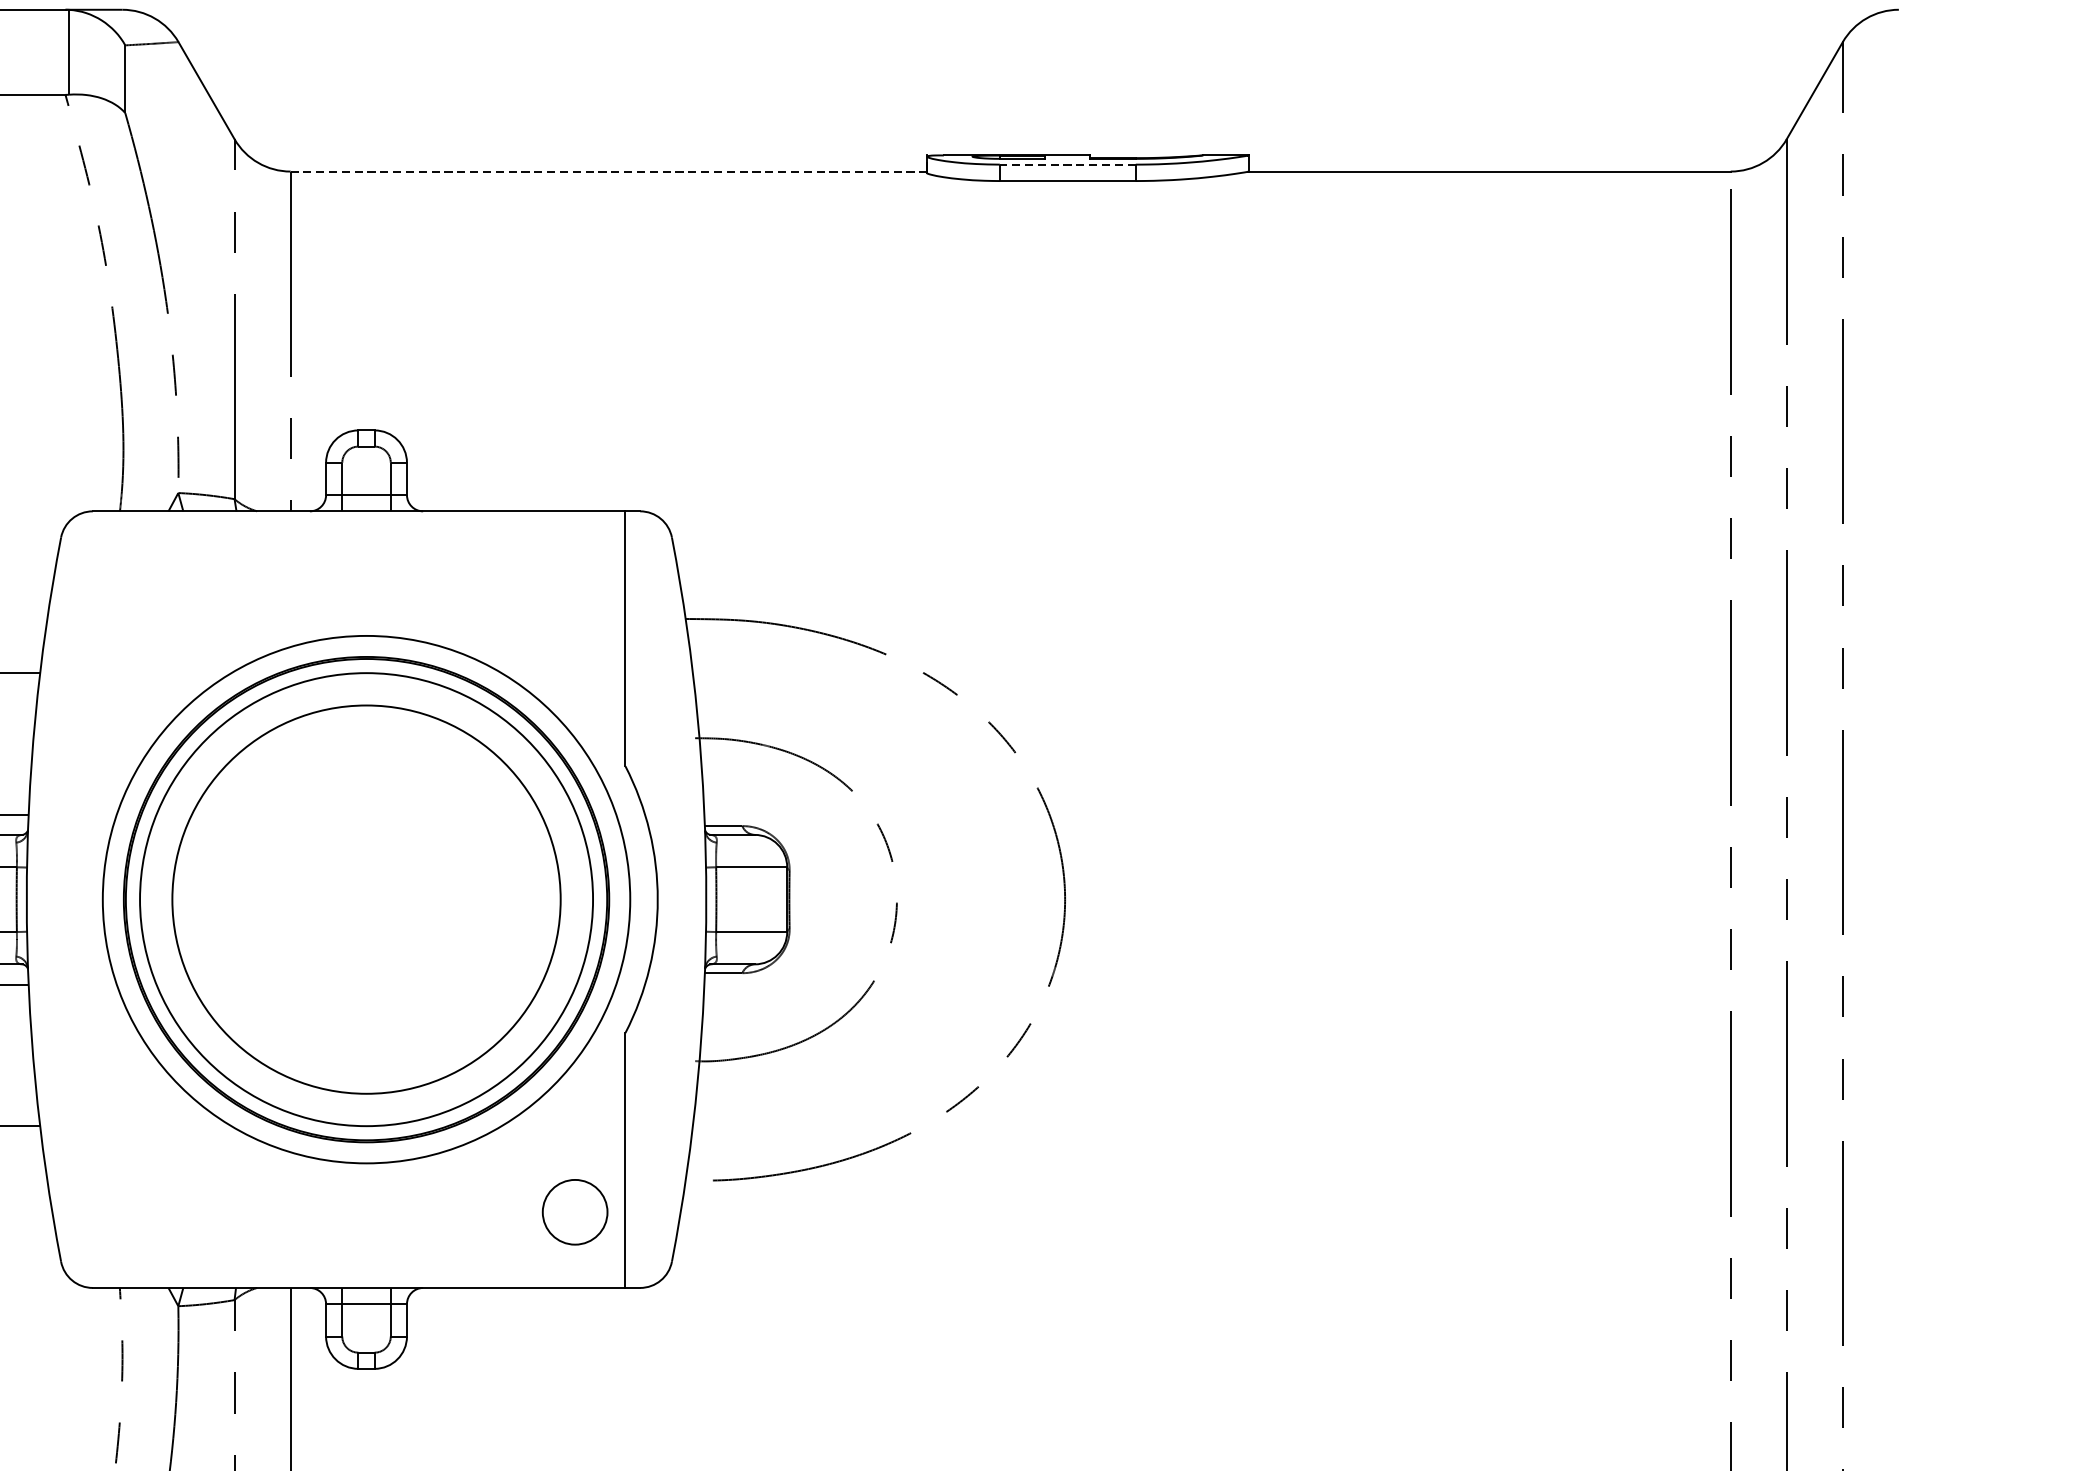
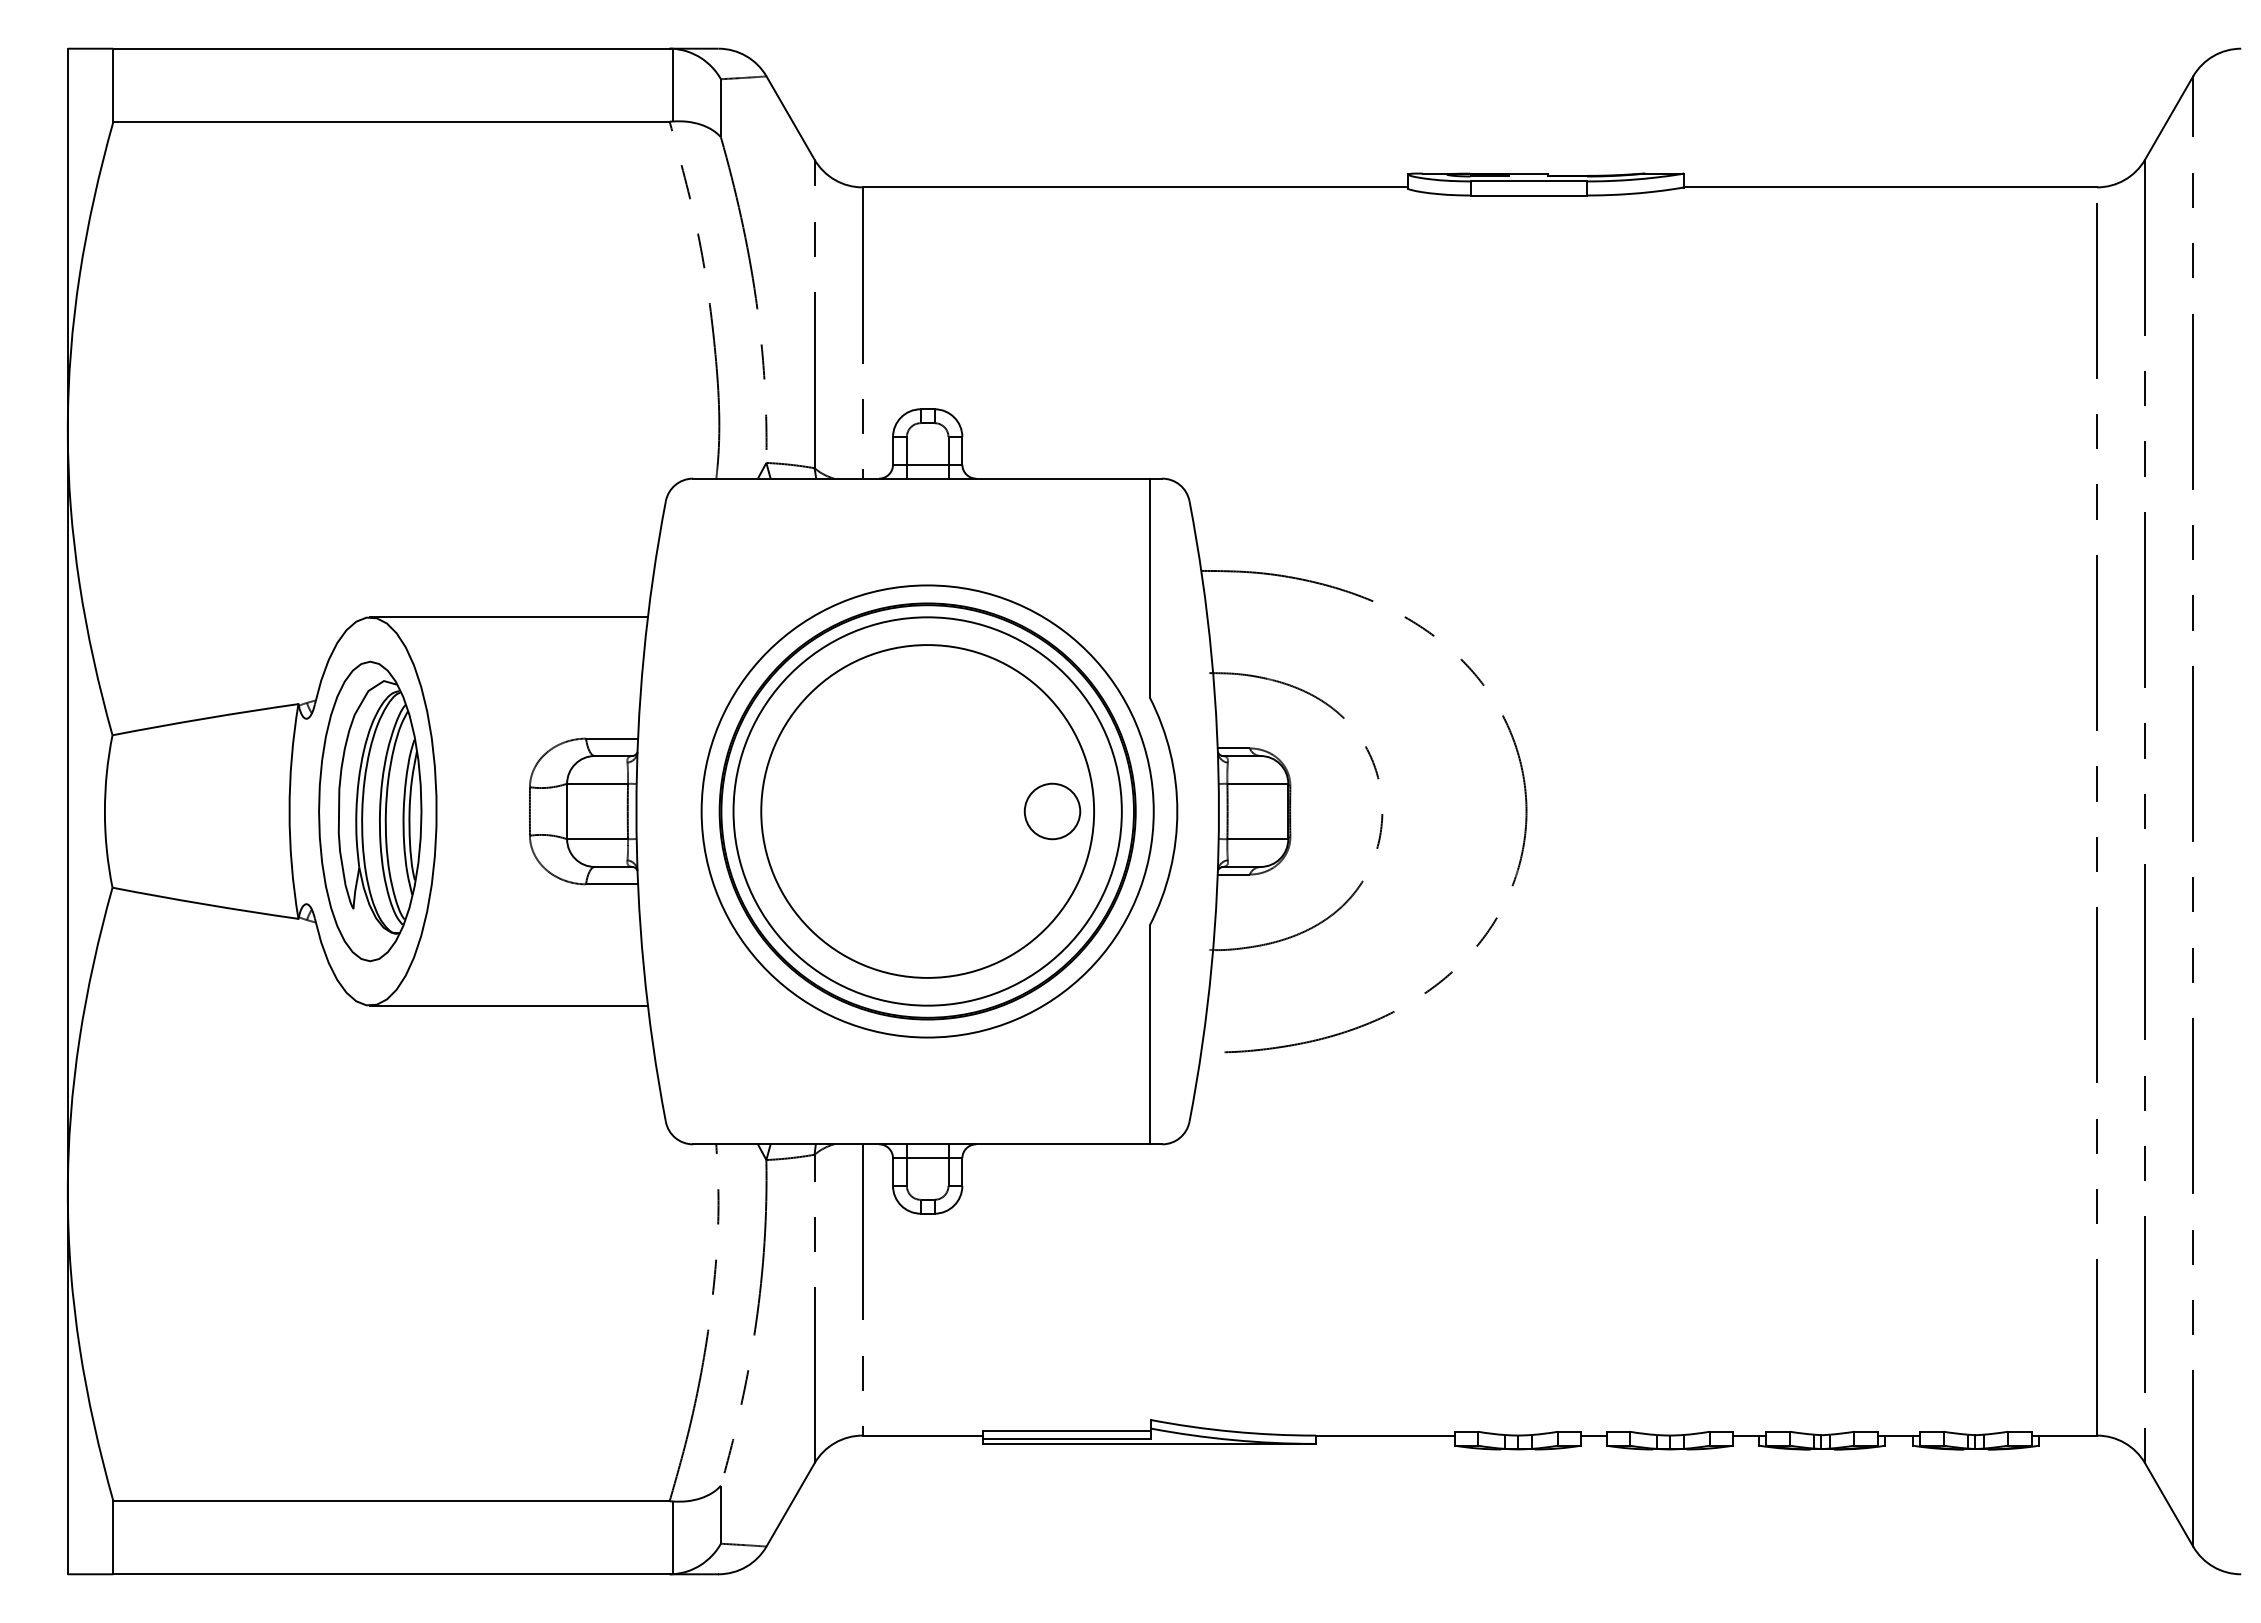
line: (1067, 164) -> (1528, 181), dashed -> solid
line: (608, 171) -> (1135, 187), dashed -> solid
circle: (575, 1212) -> (1052, 811), moved

